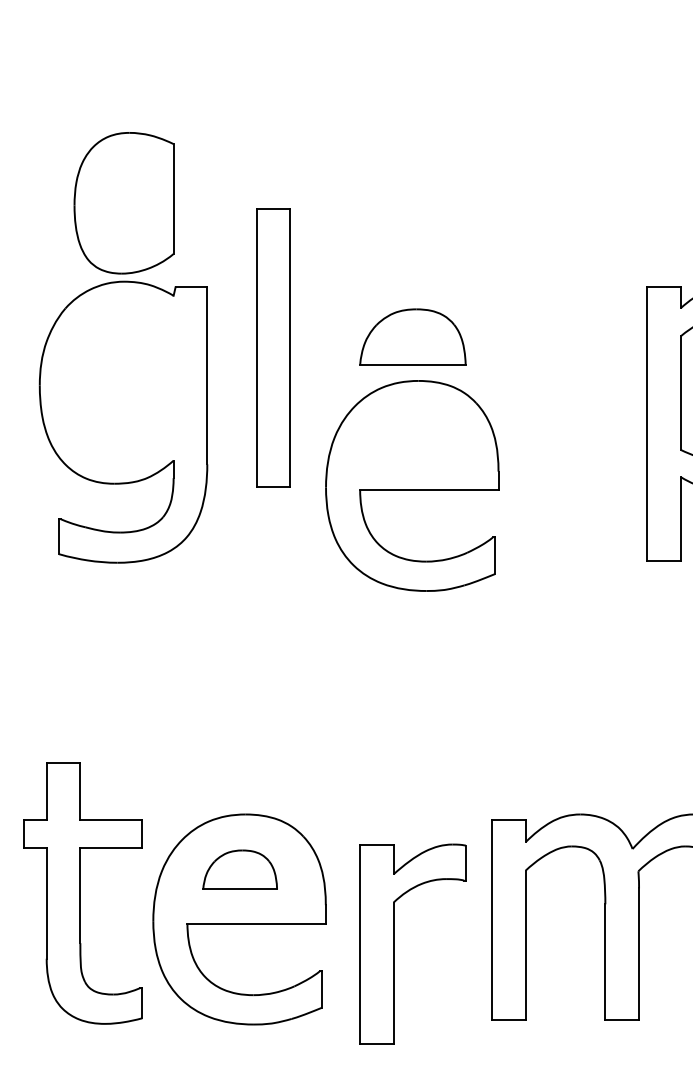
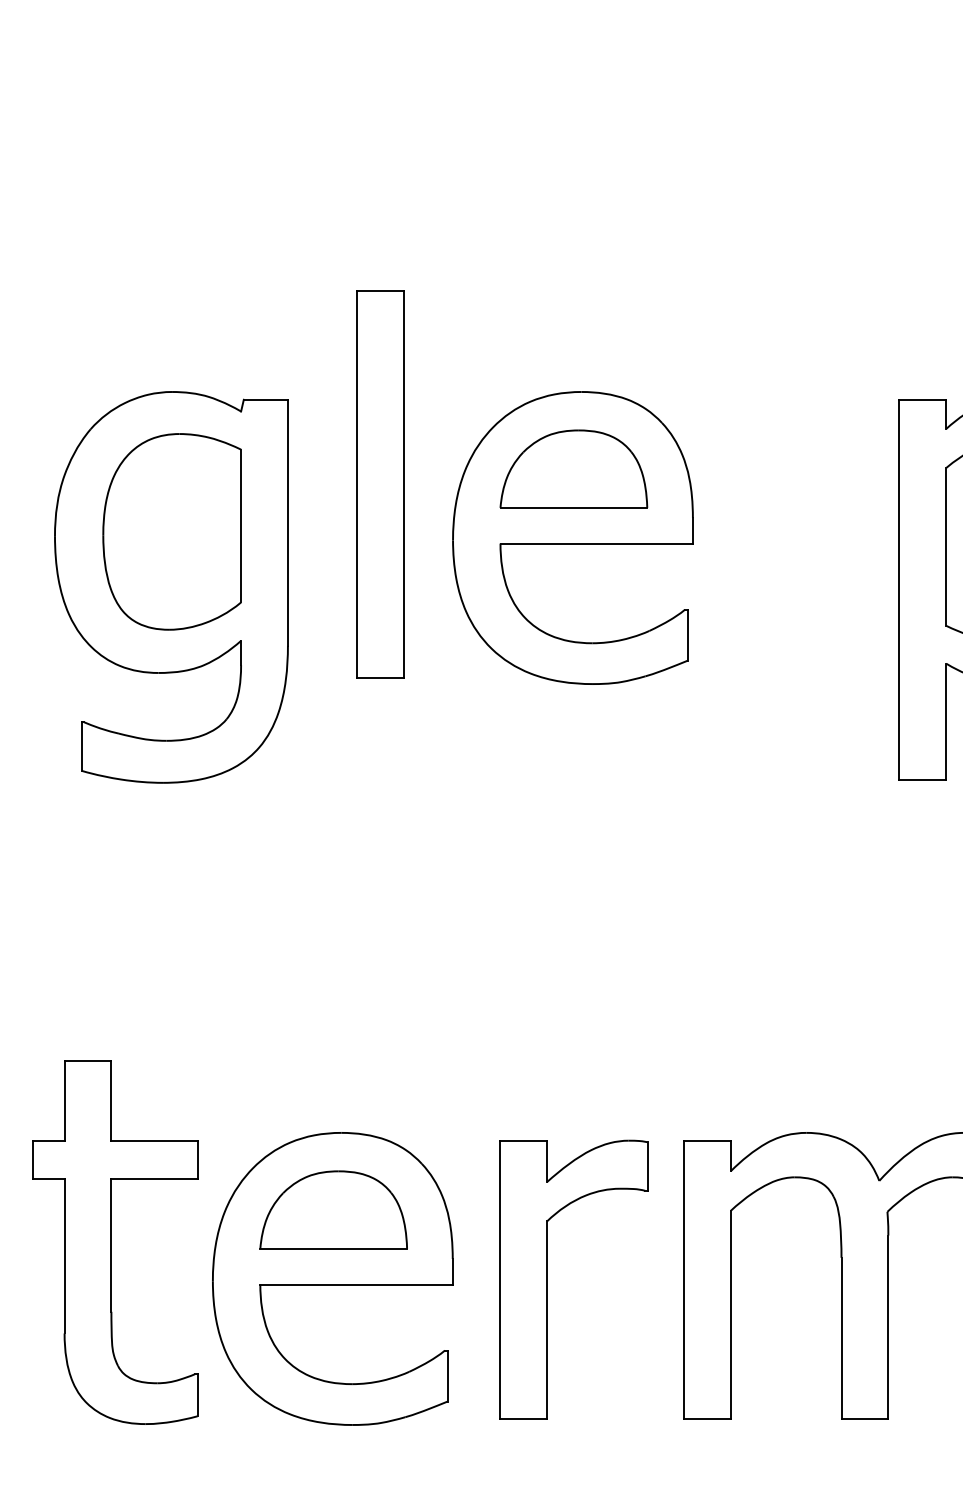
part: (123, 202) -> (171, 531), moved
part: (411, 485) -> (572, 537), moved
part: (240, 869) -> (333, 1209), size x1.43
part: (393, 944) -> (547, 1279), moved

